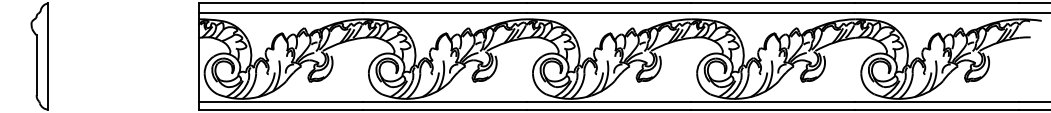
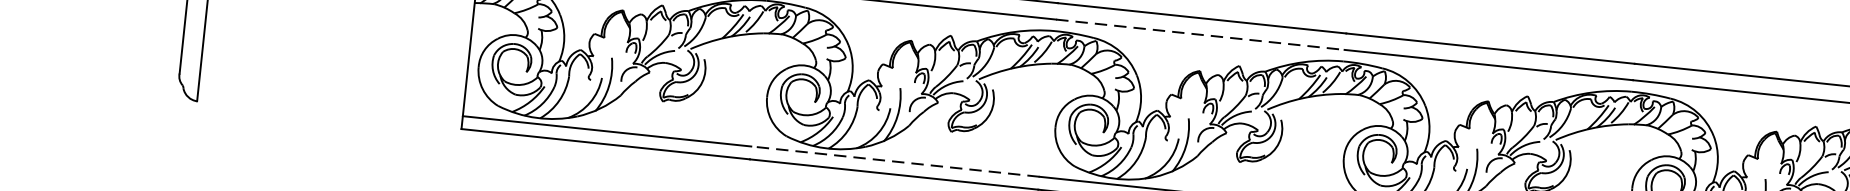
line: (609, 12) -> (1201, 34), solid -> dashed
line: (444, 102) -> (894, 161), solid -> dashed

